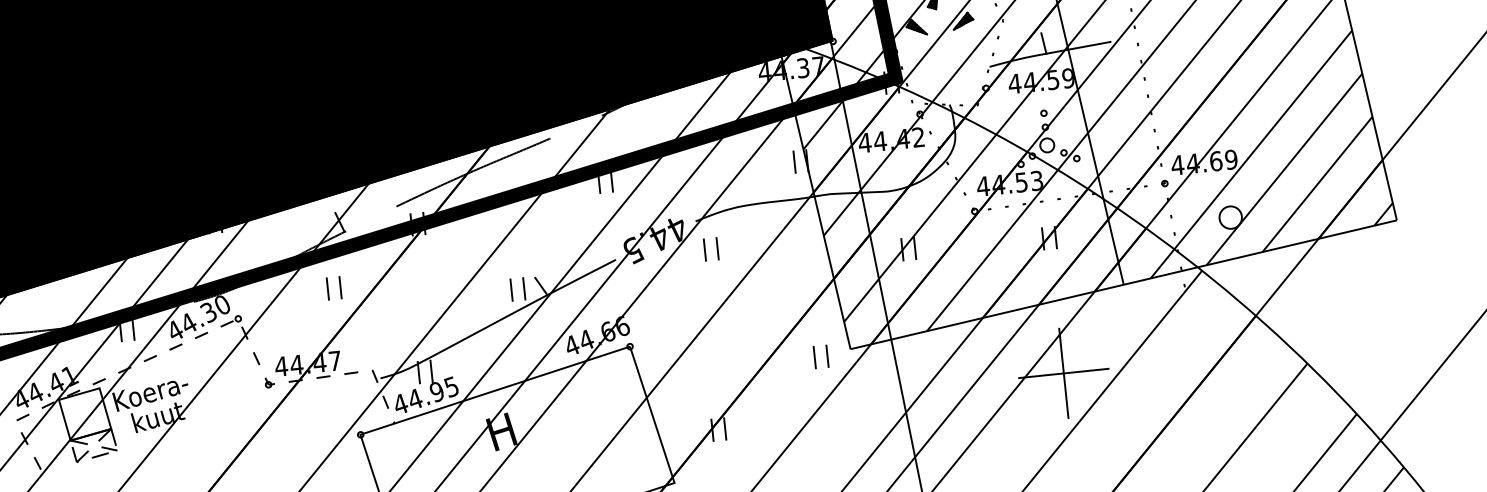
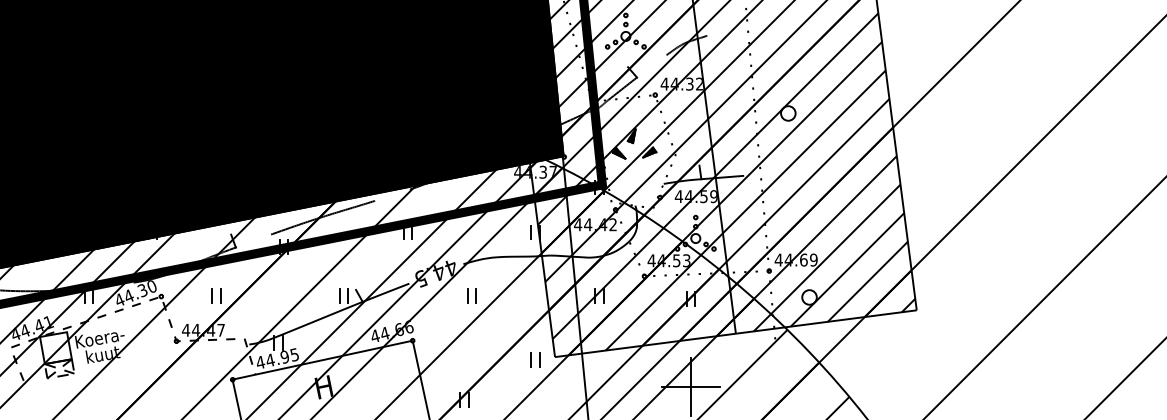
part: (710, 248) -> (471, 295), moved
part: (334, 287) -> (216, 295), moved

